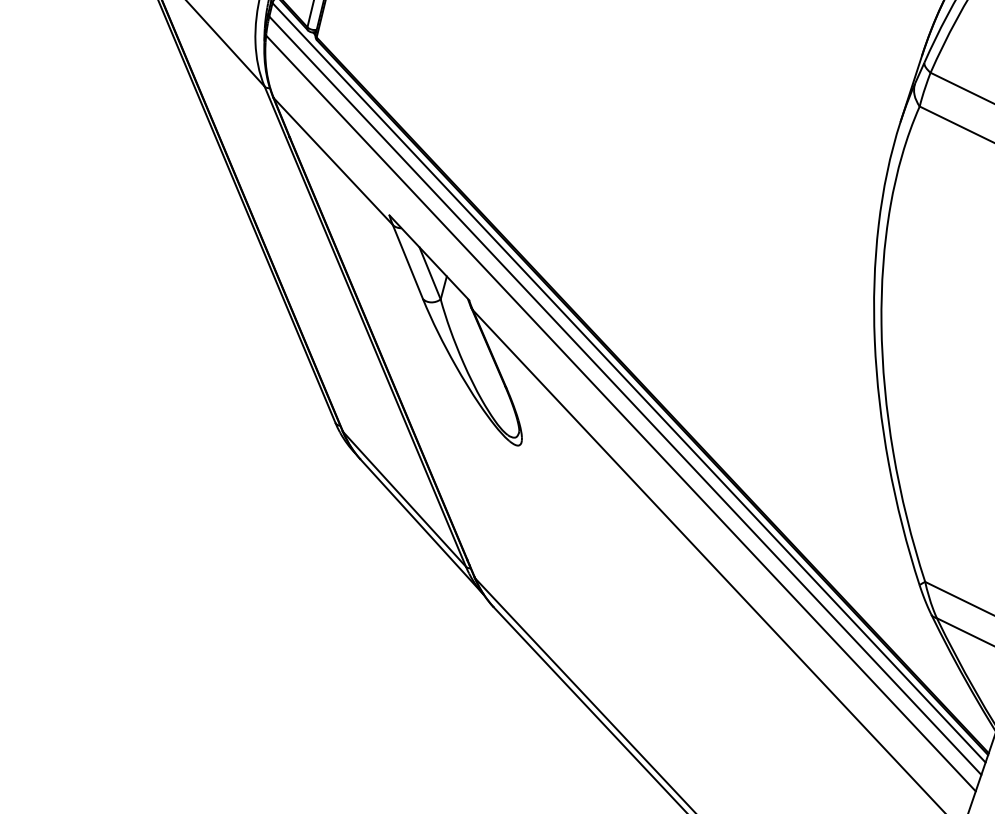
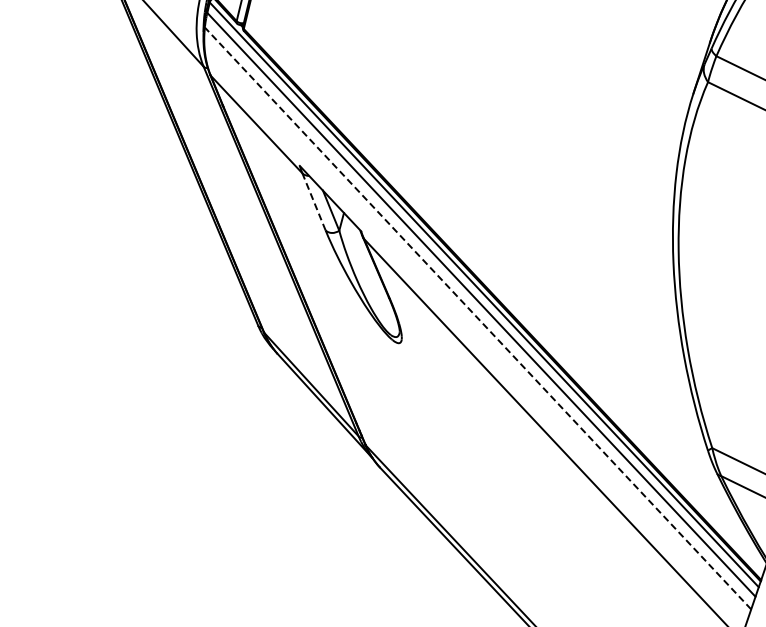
line: (408, 261) -> (314, 201), solid -> dashed
line: (620, 413) -> (477, 318), solid -> dashed

